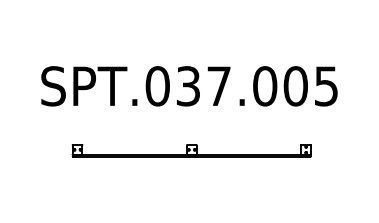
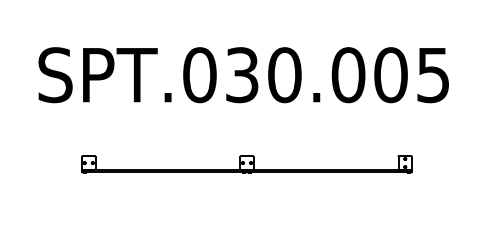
text: (219, 86) -> (285, 75), SPT.037.005 -> SPT.030.005

